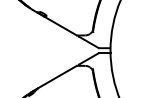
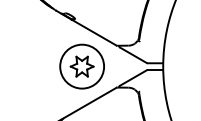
part: (51, 50) -> (81, 66), added

